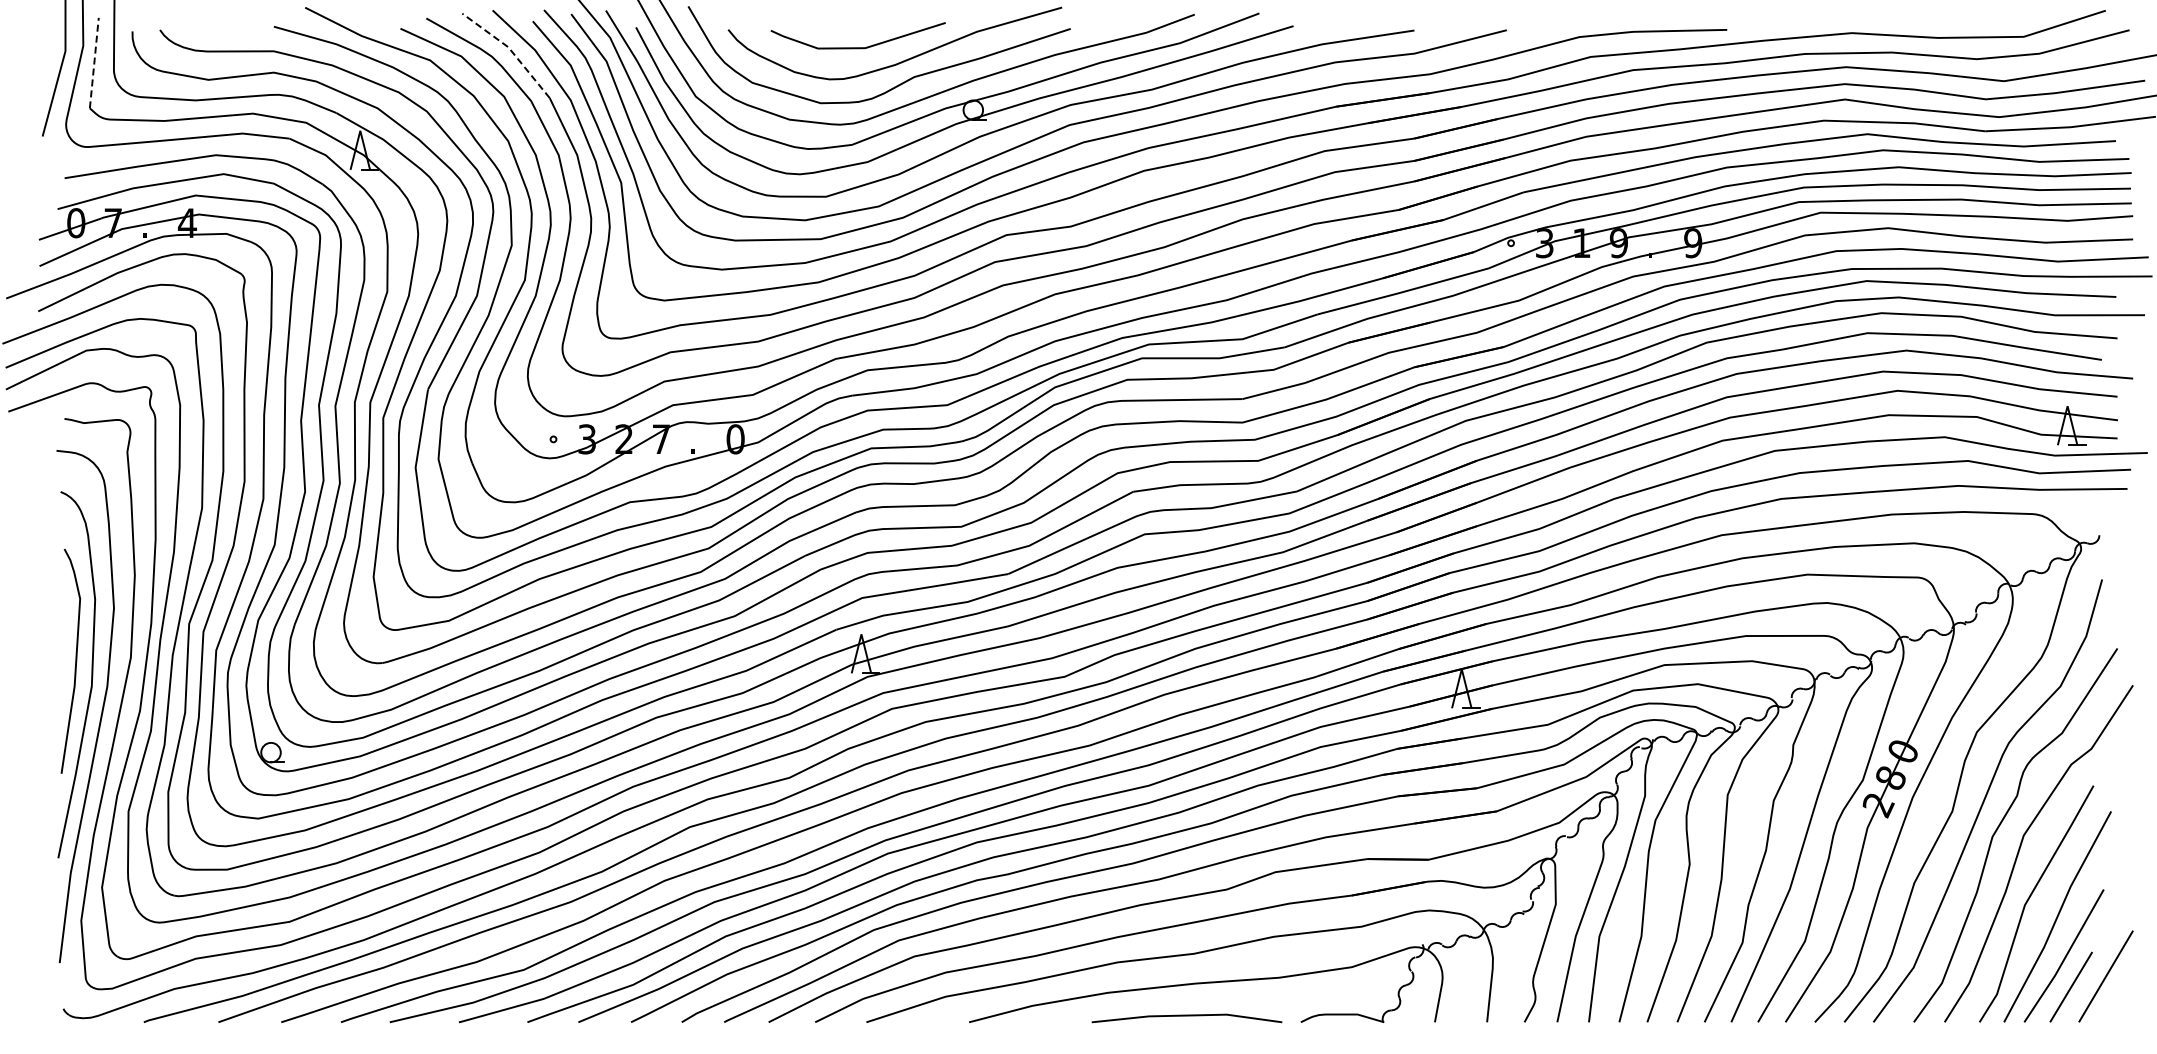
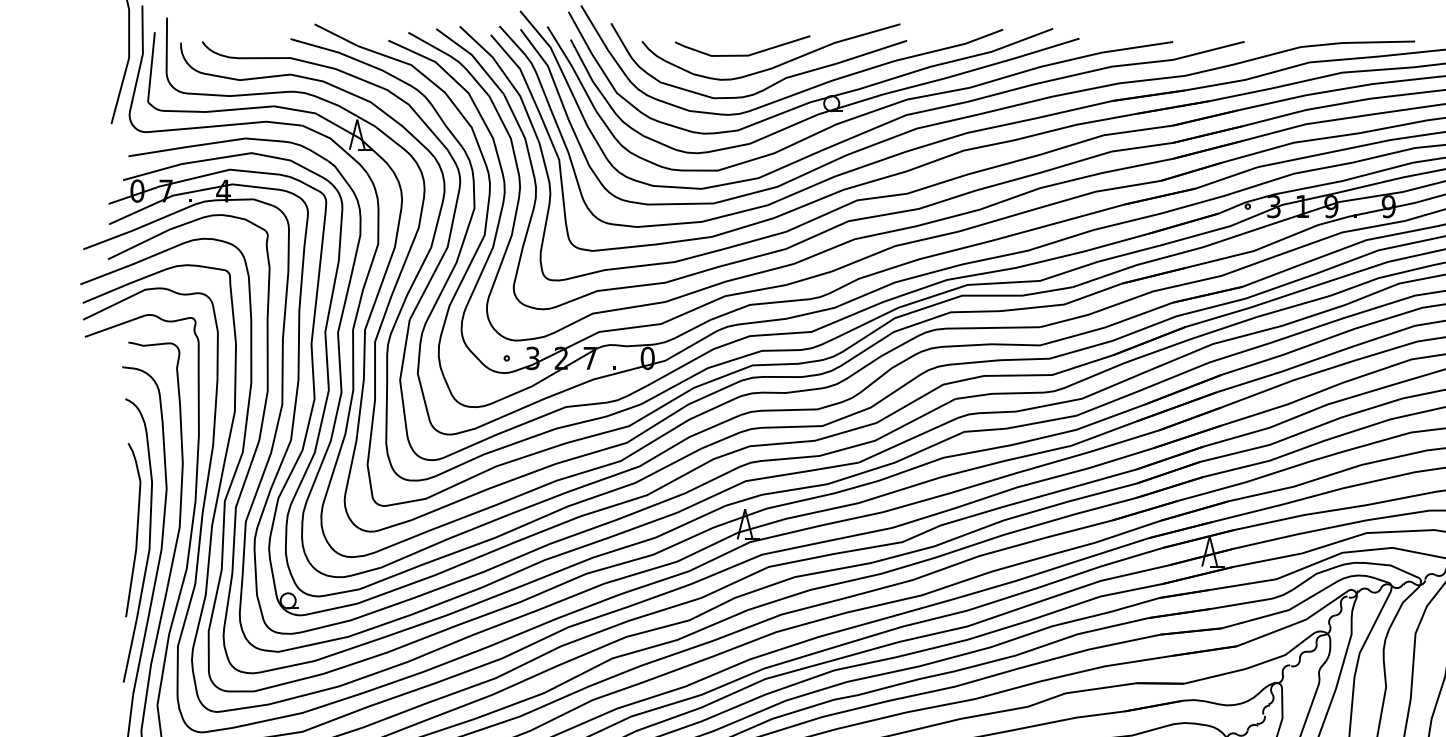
line: (510, 50) -> (473, 57), dashed -> solid
line: (94, 62) -> (151, 66), dashed -> solid

